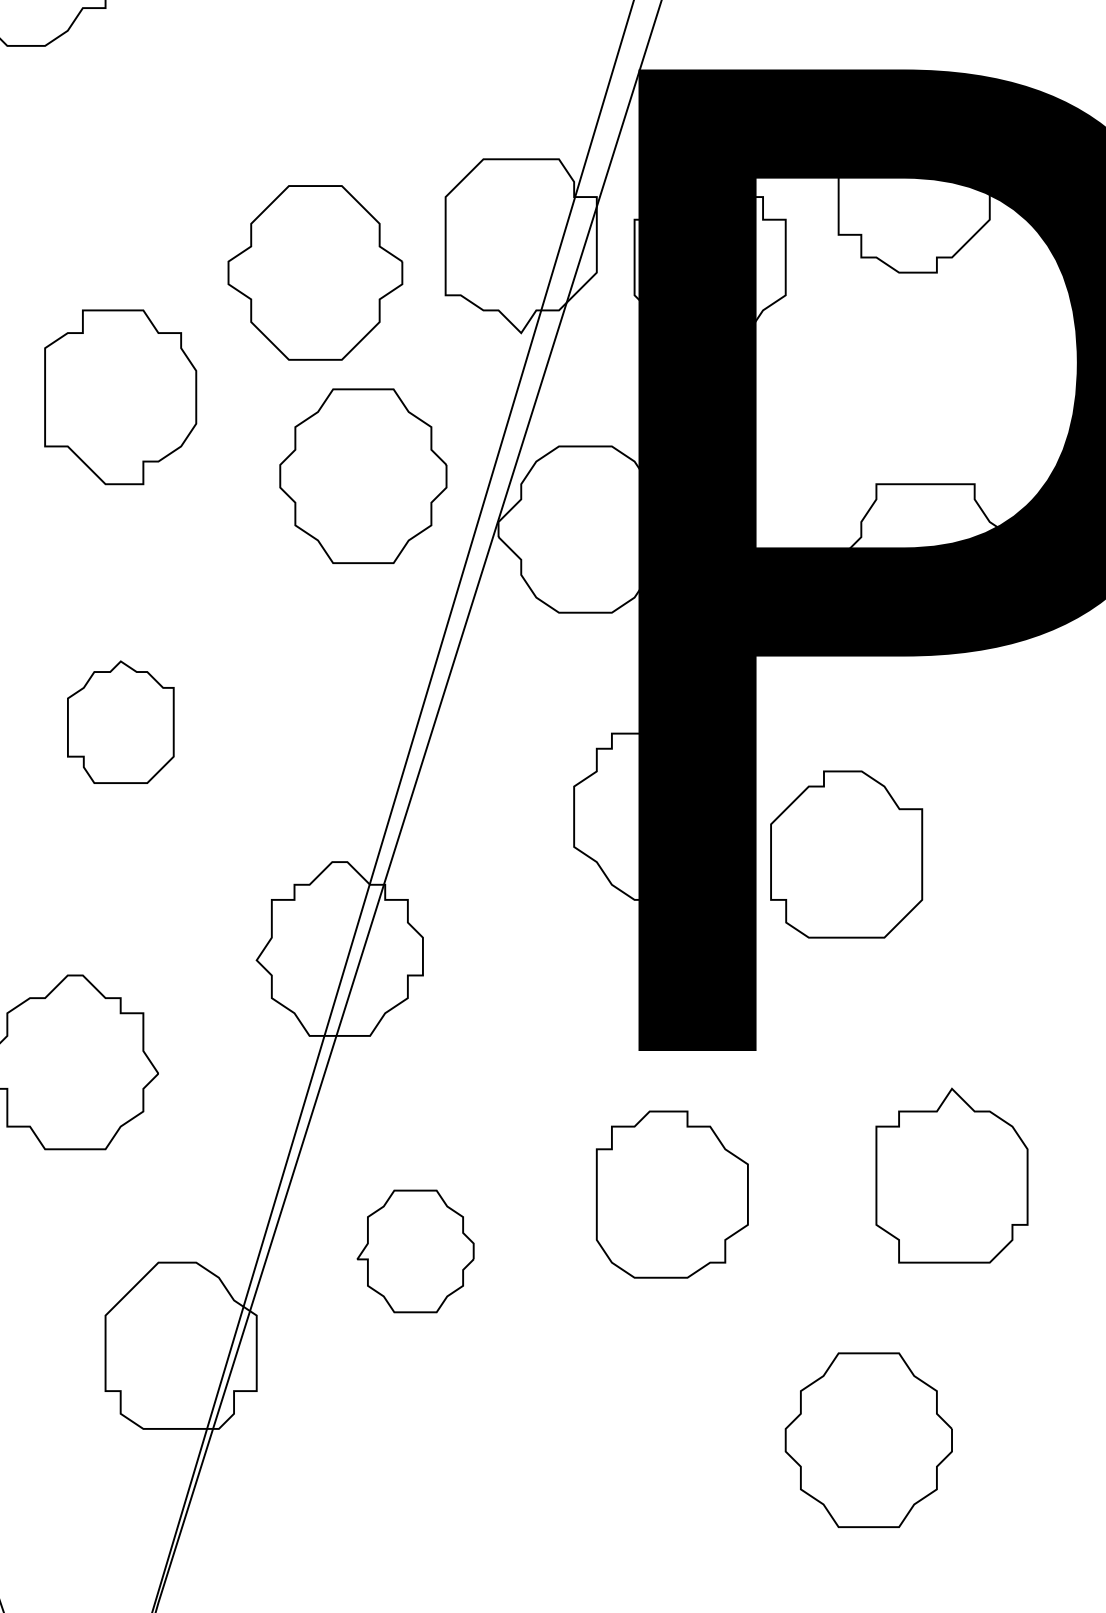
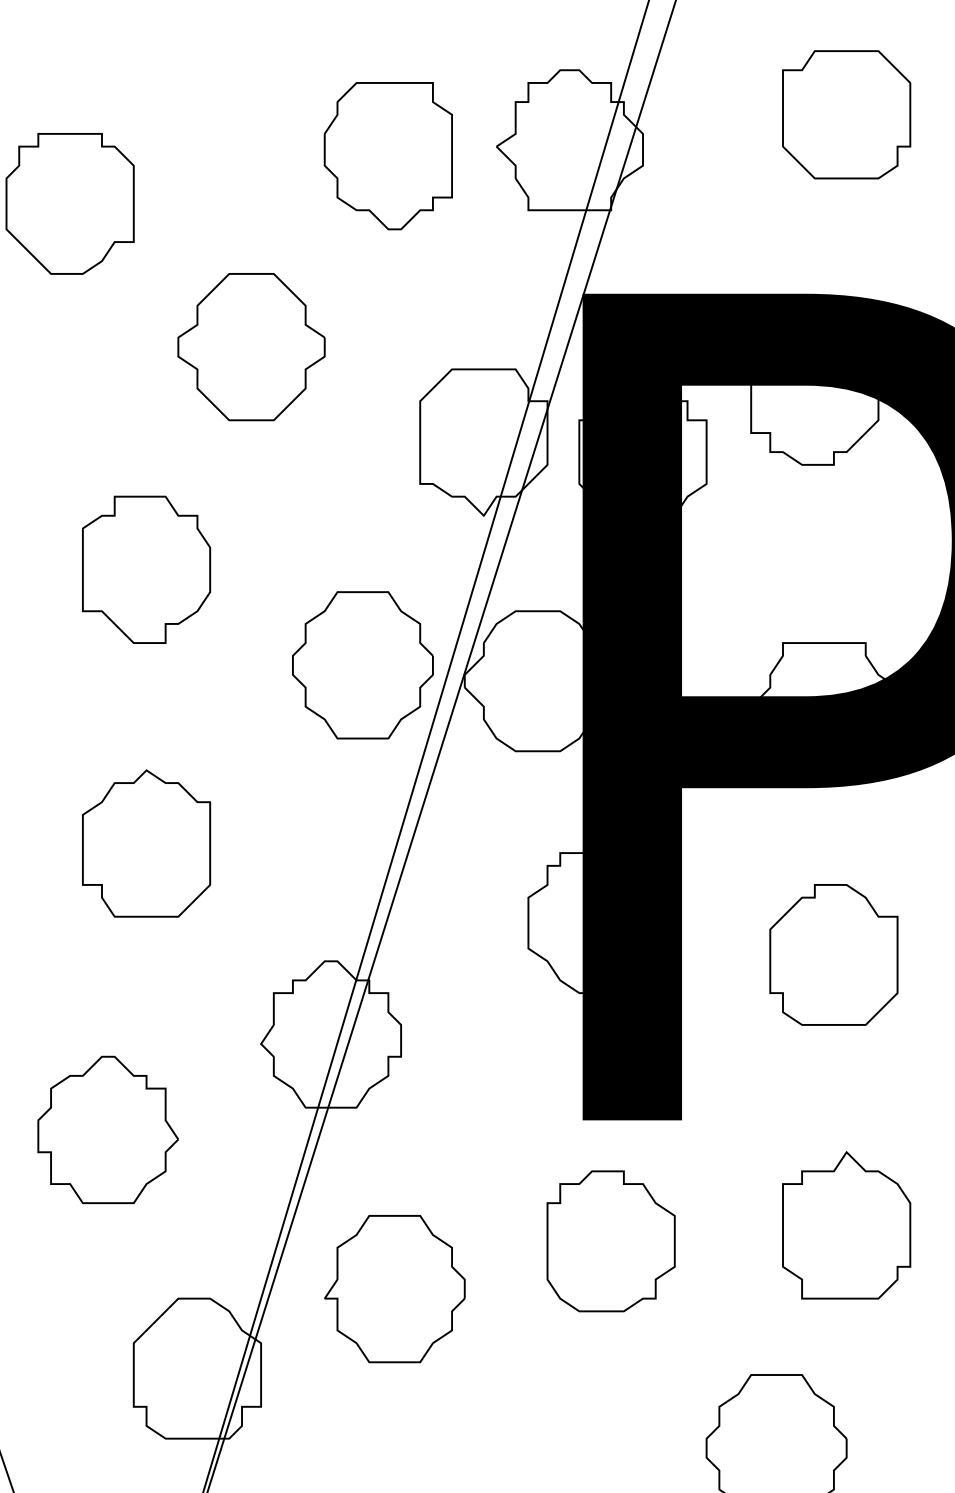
part: (315, 273) -> (251, 347), moved
part: (362, 476) -> (362, 665), moved
part: (120, 722) -> (146, 843), size x1.43
part: (846, 854) -> (833, 954), moved
part: (415, 1251) -> (394, 1289), size x1.43

